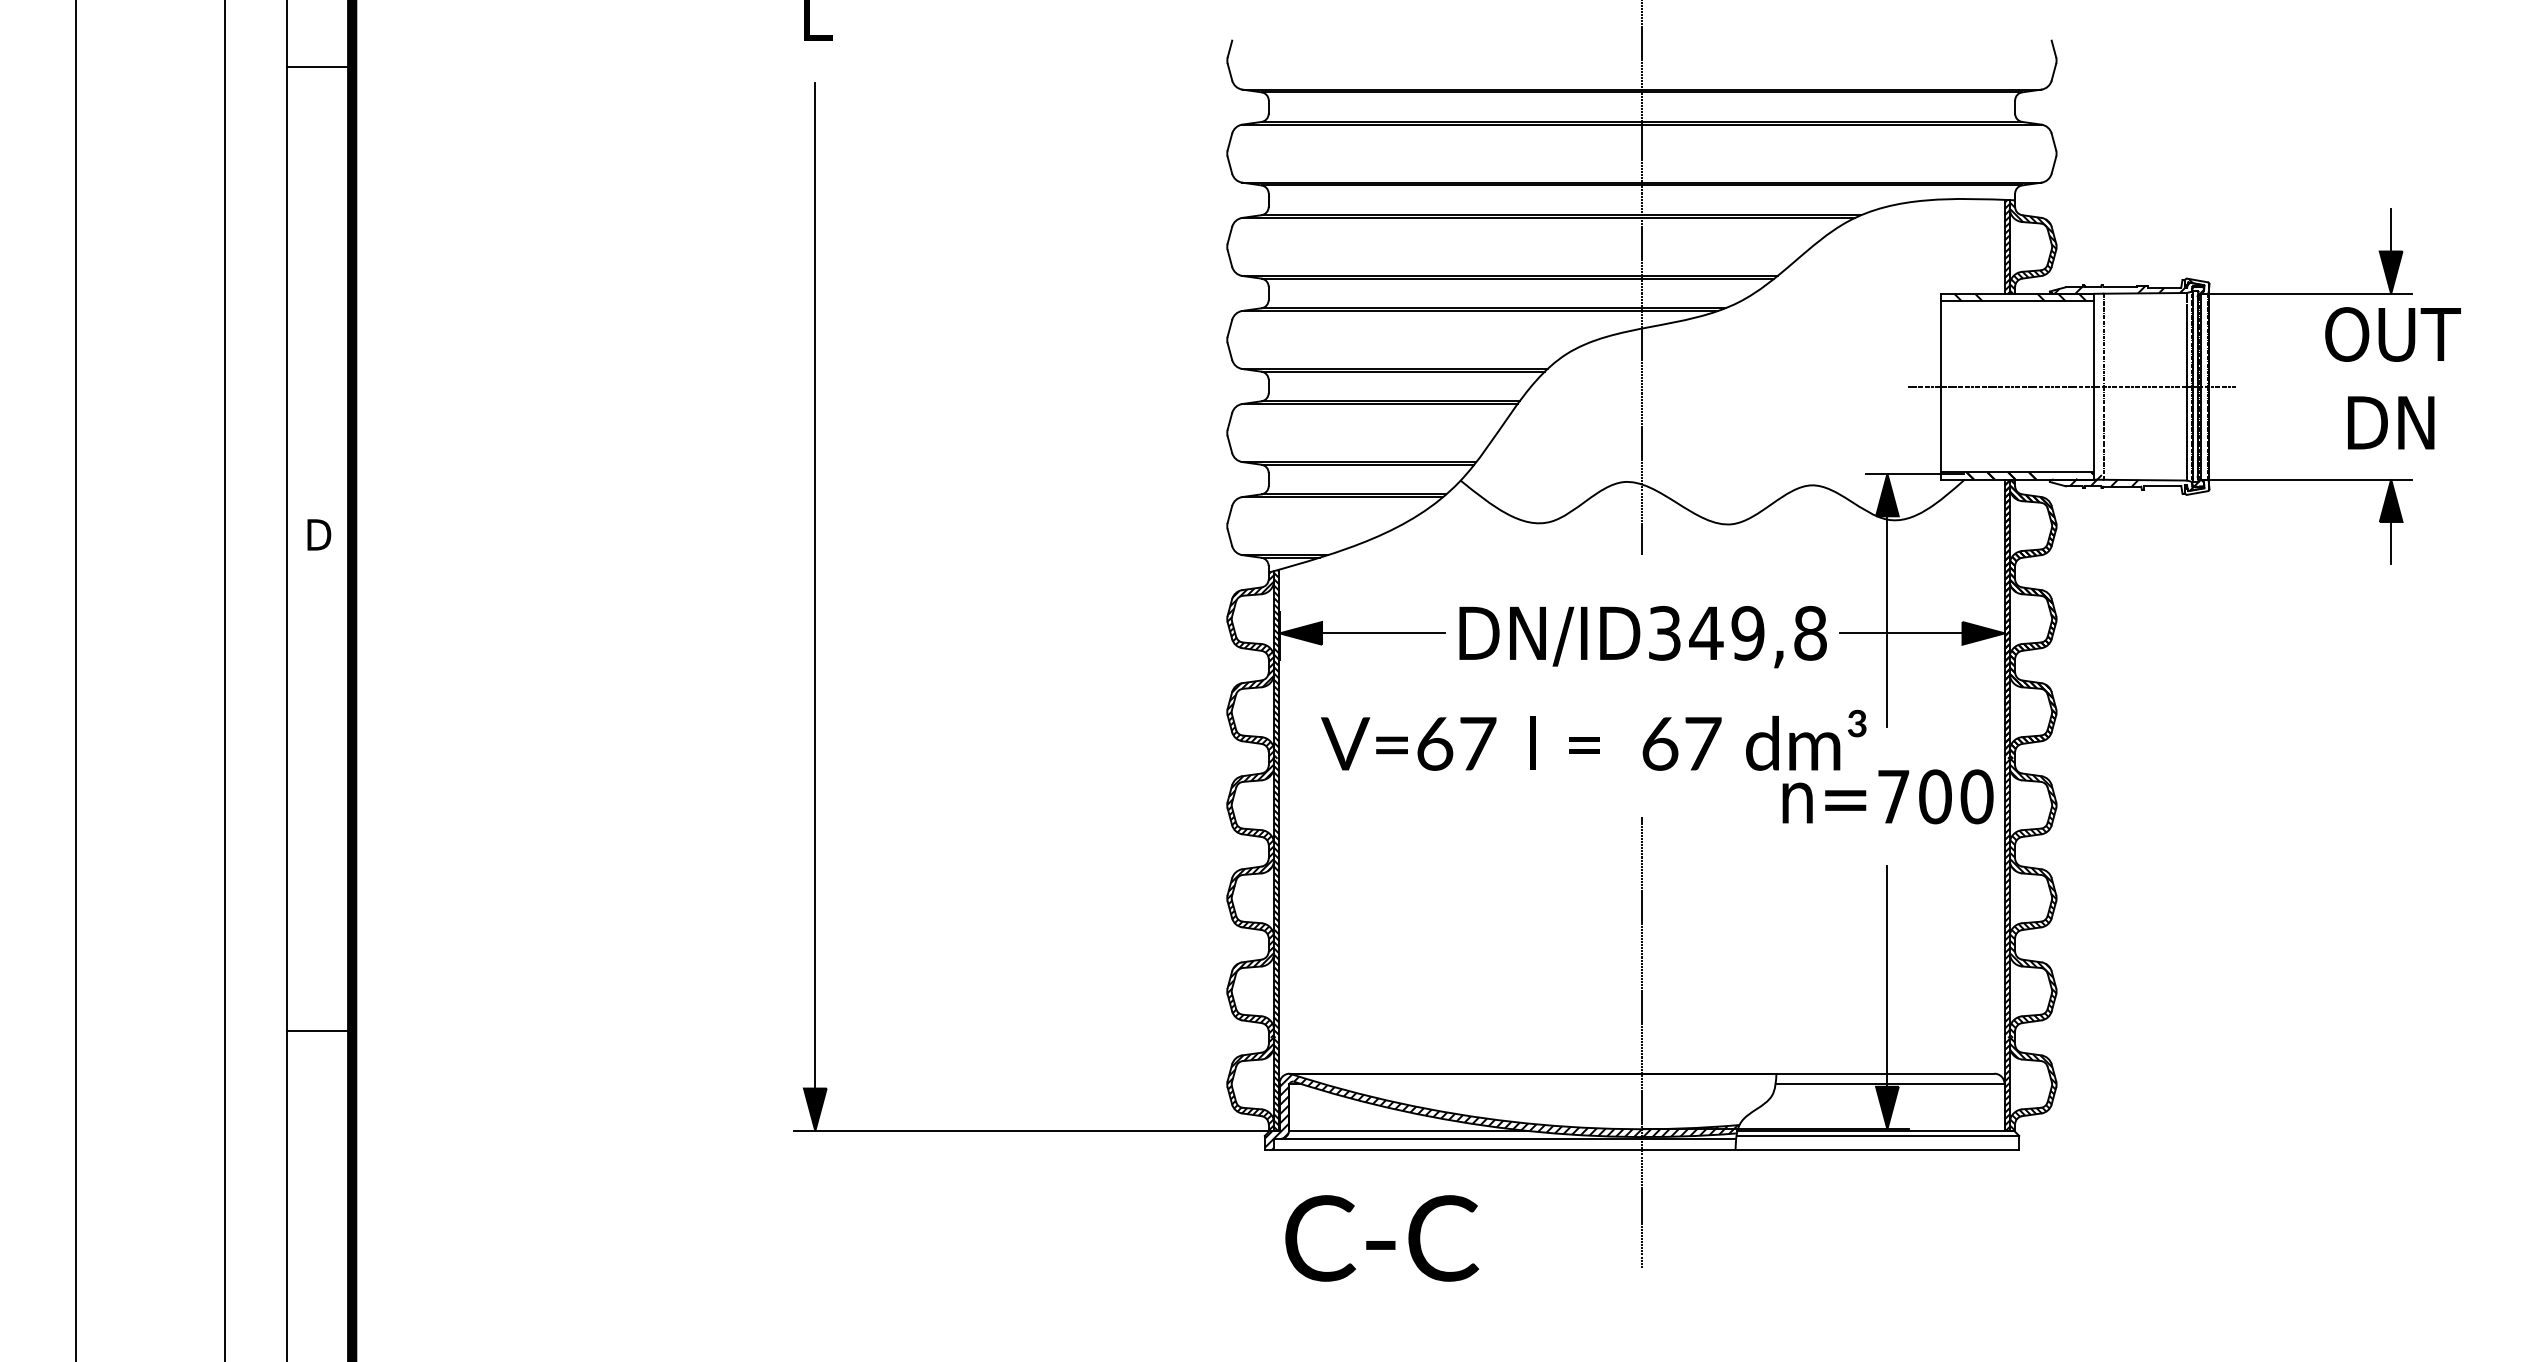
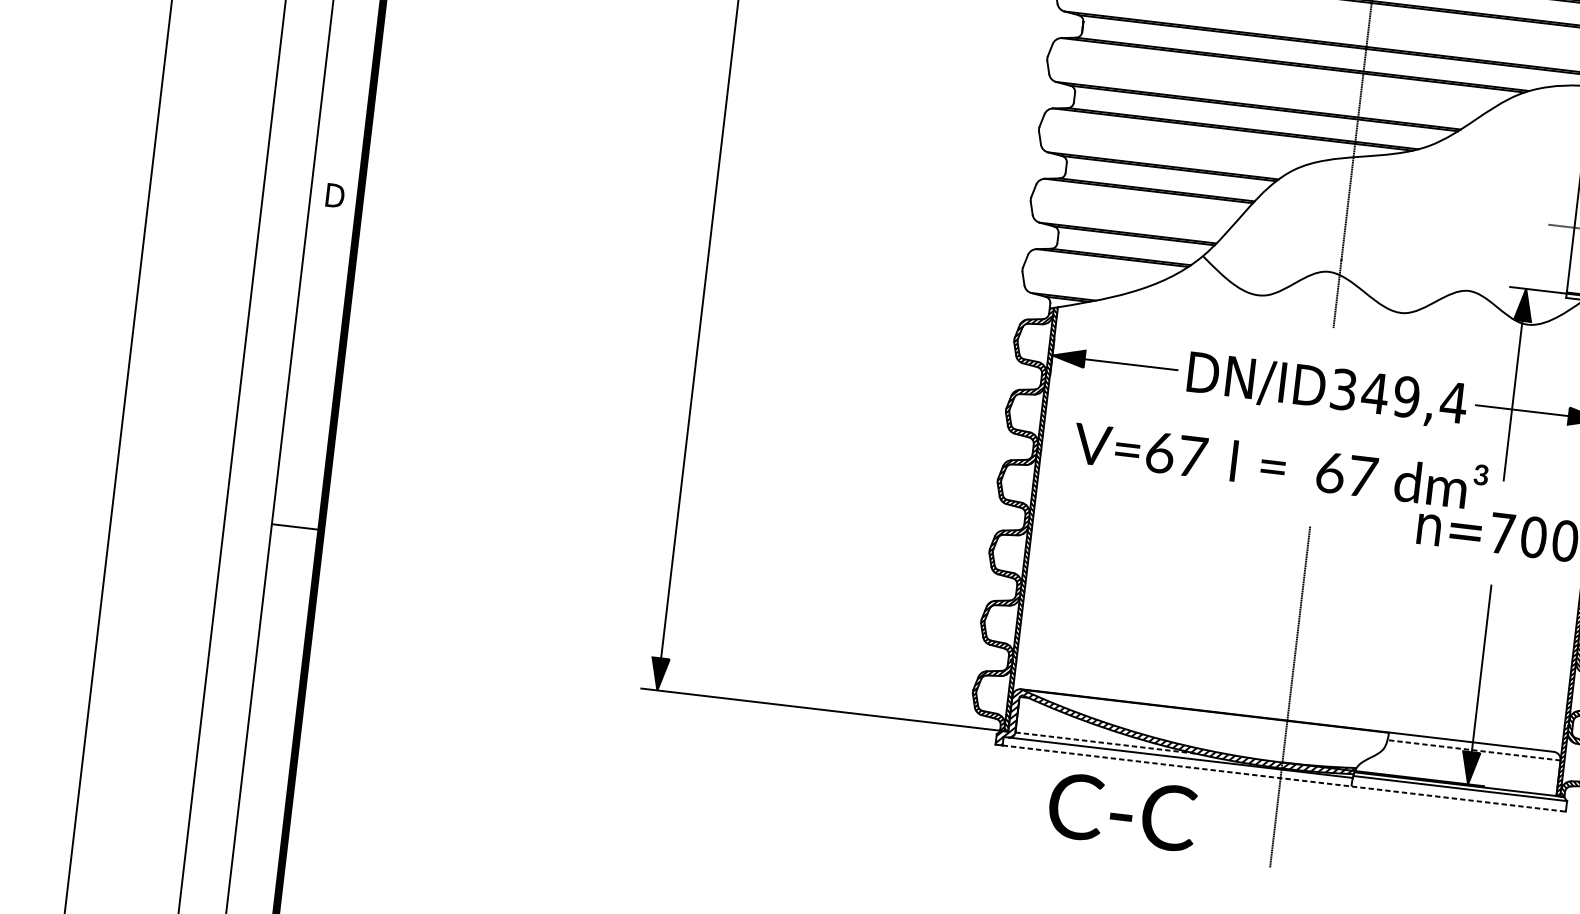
text: (1810, 633) -> (1453, 402), DN/ID349,8 -> DN/ID349,4
line: (319, 1031) -> (296, 527), moved
line: (1889, 1083) -> (1473, 749), solid -> dashed
line: (1408, 1130) -> (1105, 742), solid -> dashed
line: (1647, 1149) -> (1284, 778), solid -> dashed
text: (1382, 1238) -> (1122, 812), moved

